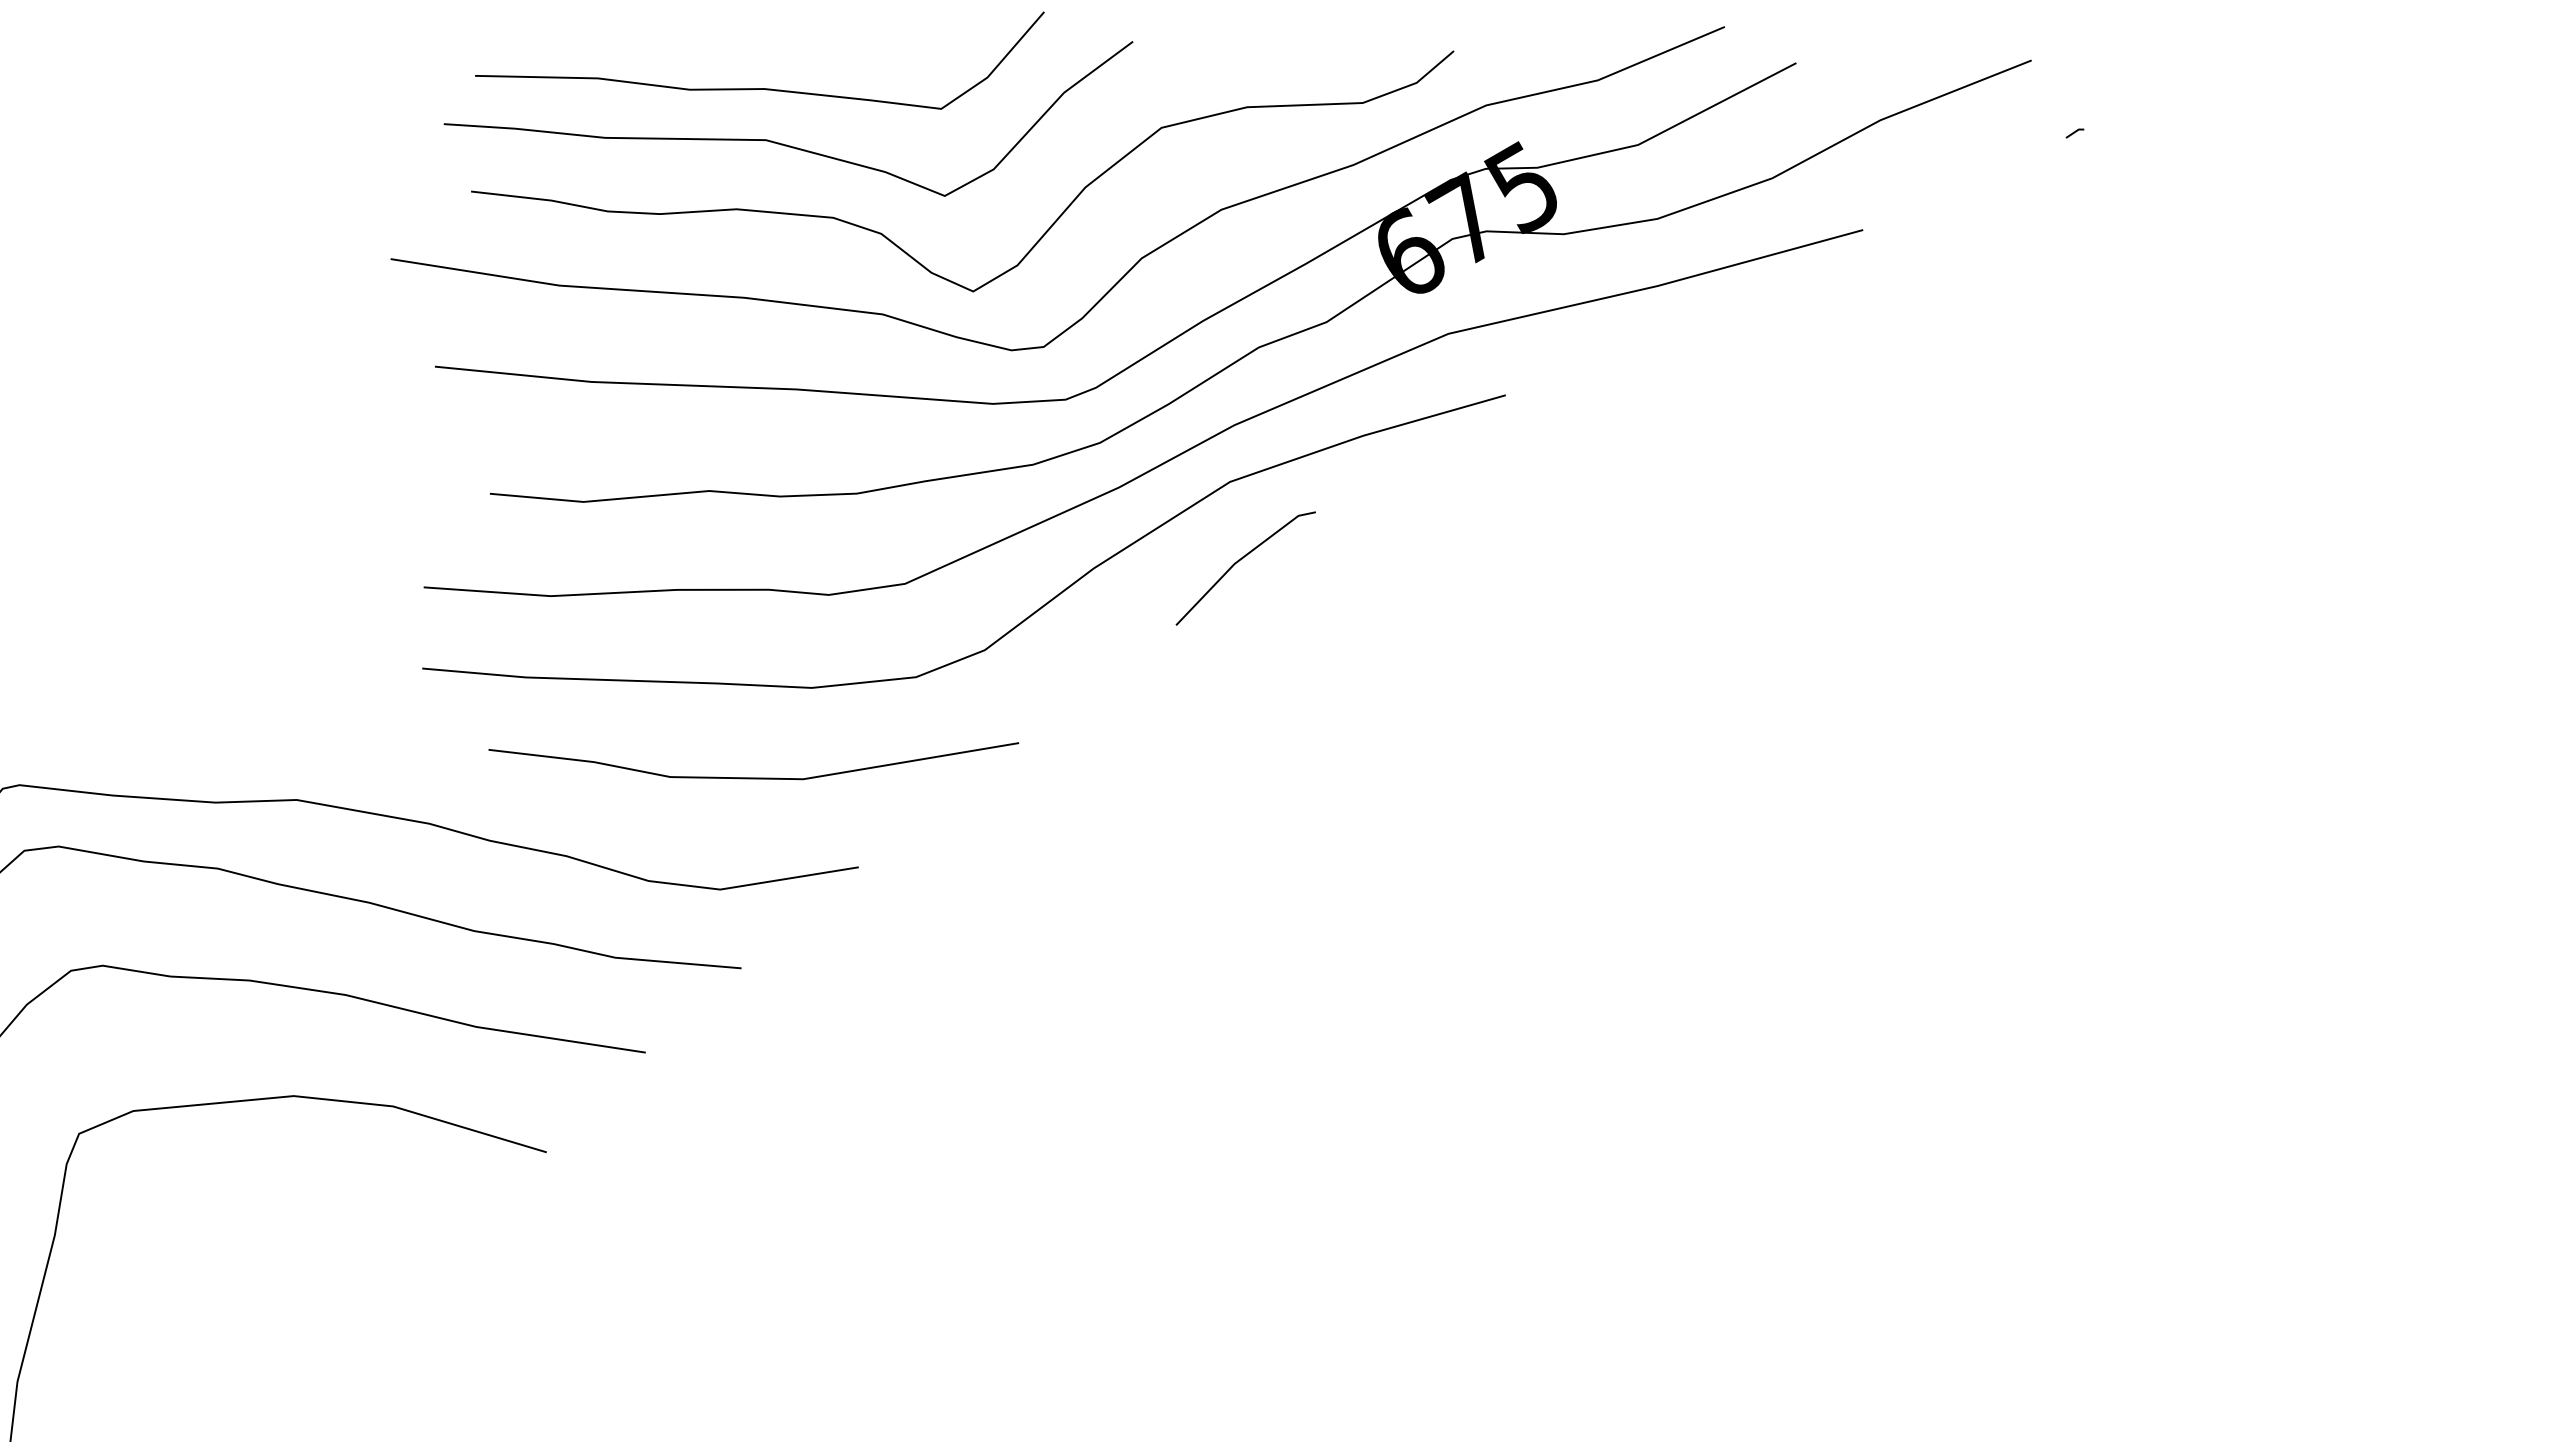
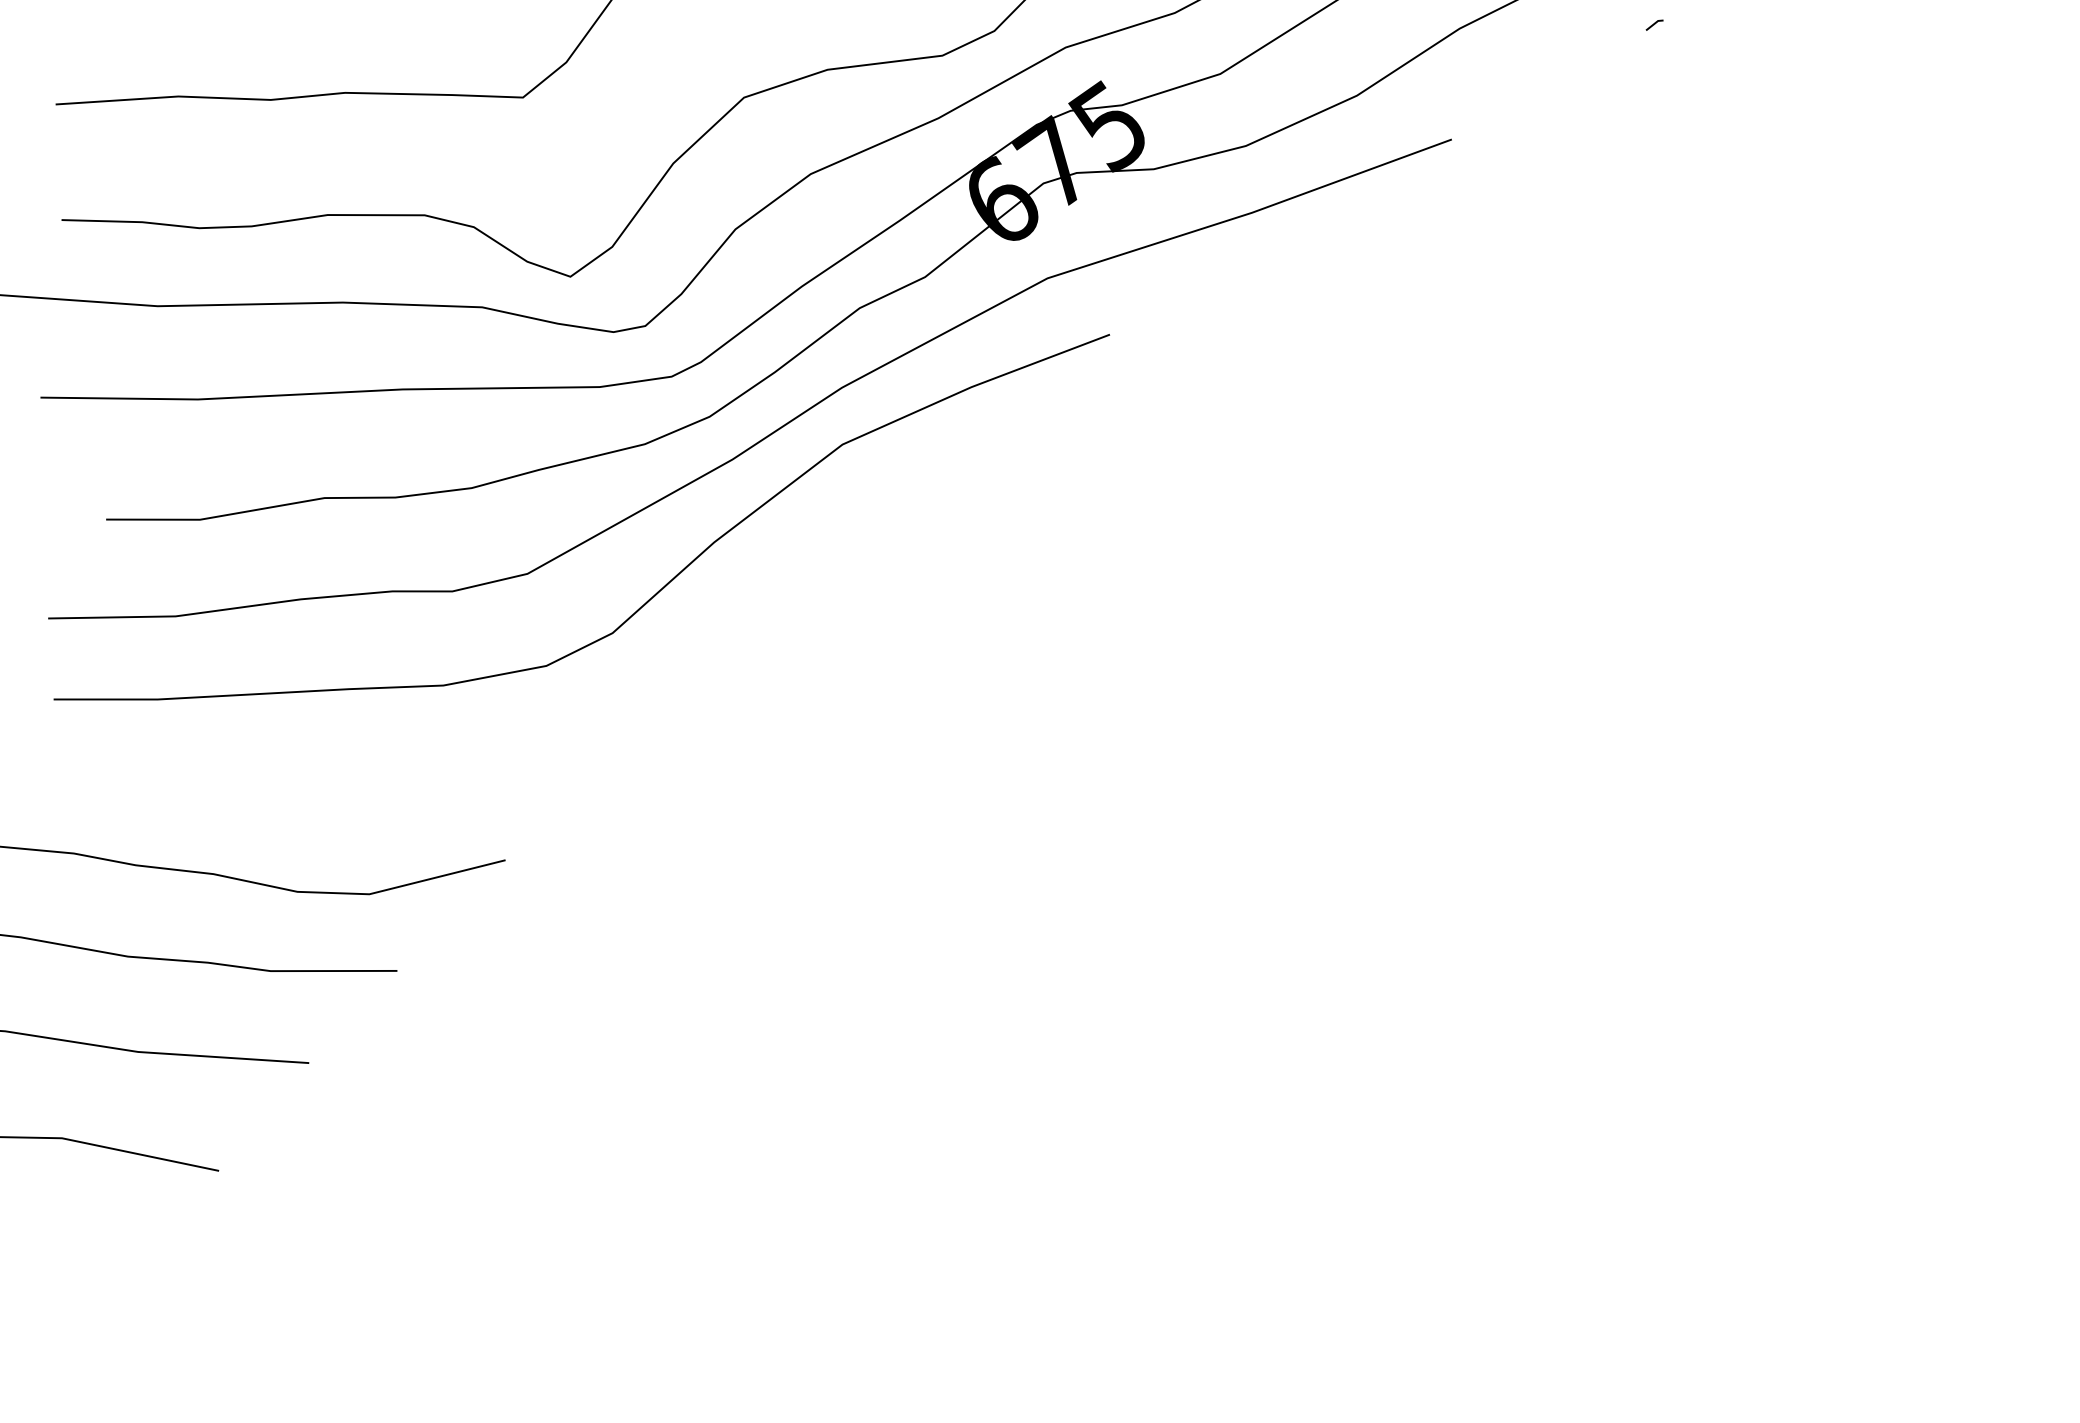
curve: (783, 143) -> (368, 145), removed
line: (1239, 561) -> (858, 523), removed
line: (753, 777) -> (393, 779), removed

